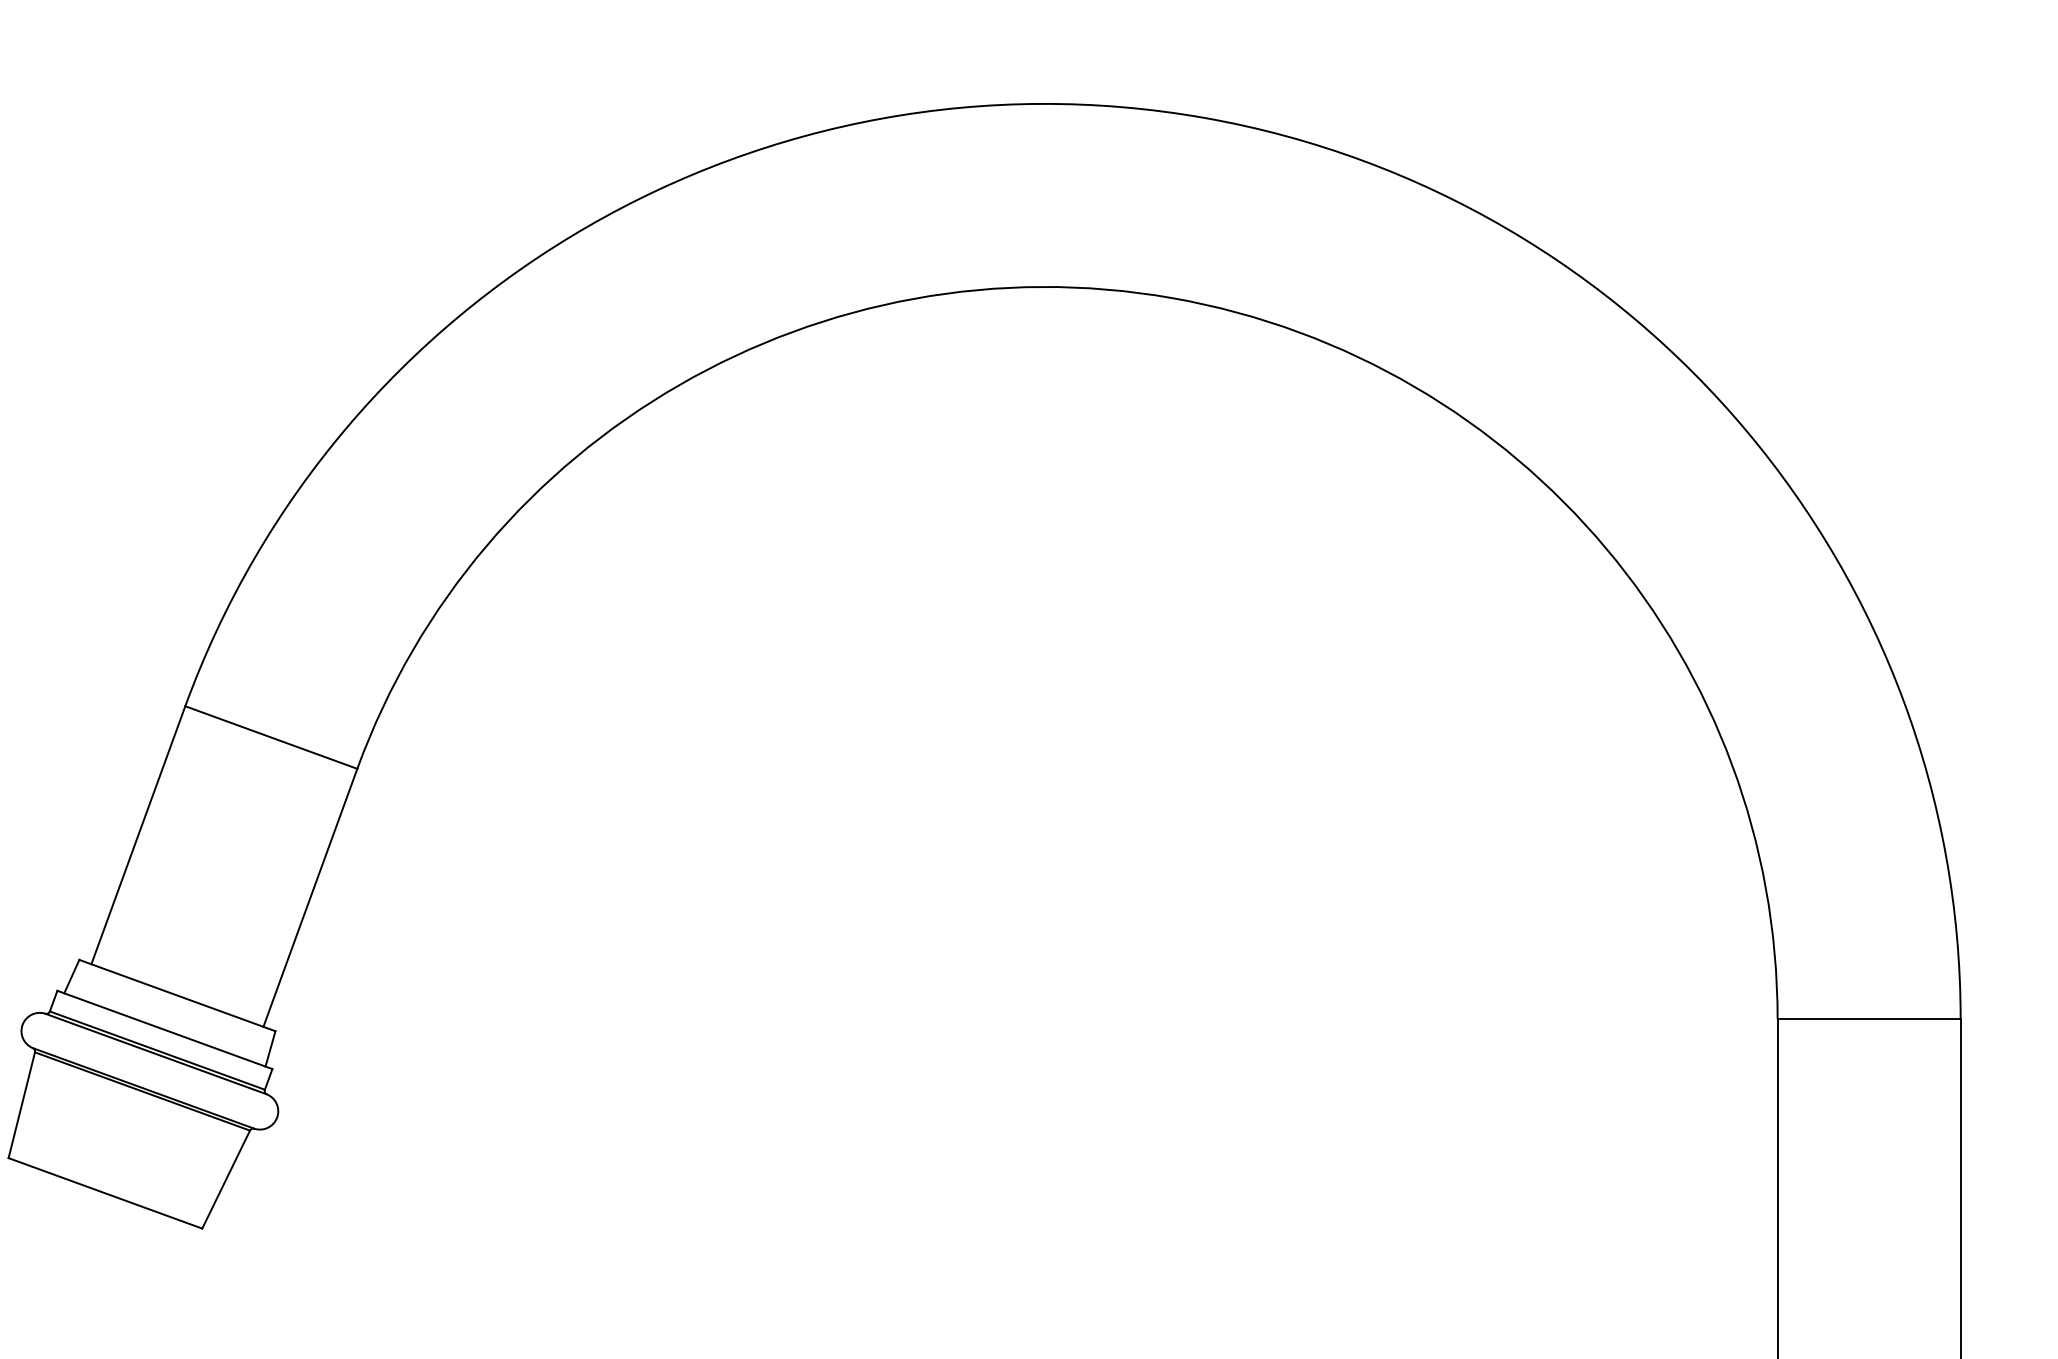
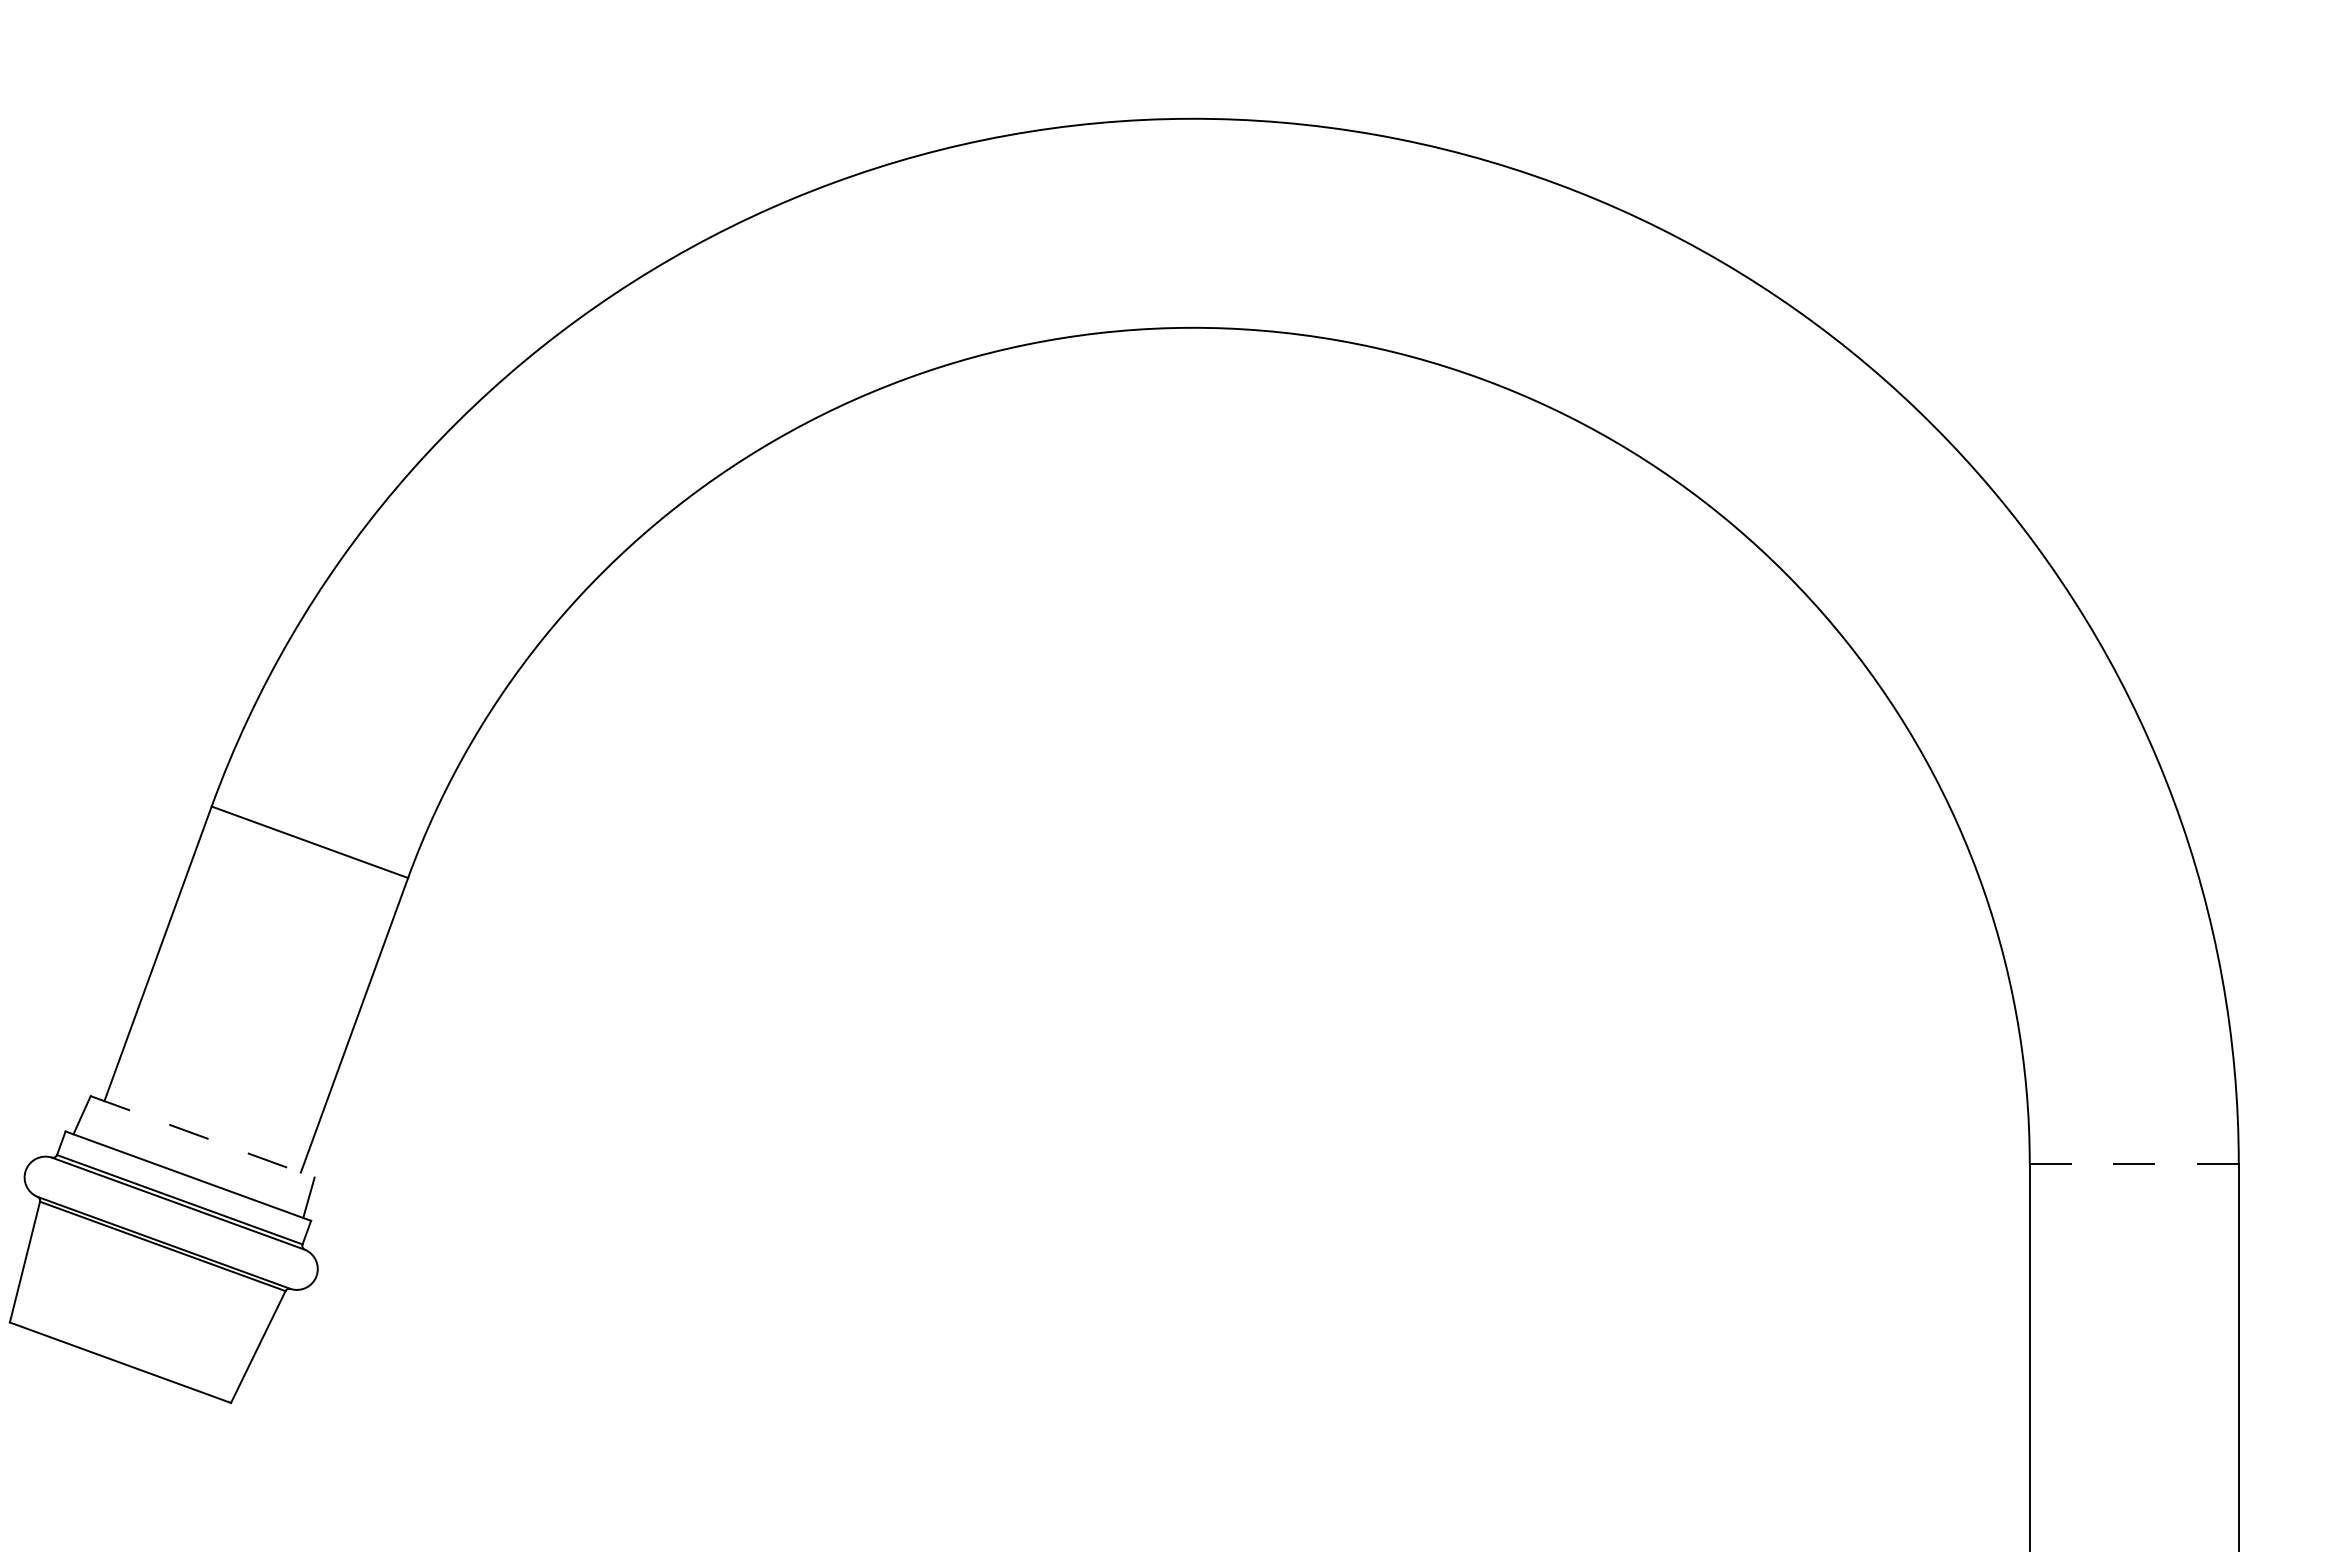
line: (178, 996) -> (203, 1137), solid -> dashed
line: (1869, 1018) -> (2134, 1163), solid -> dashed

